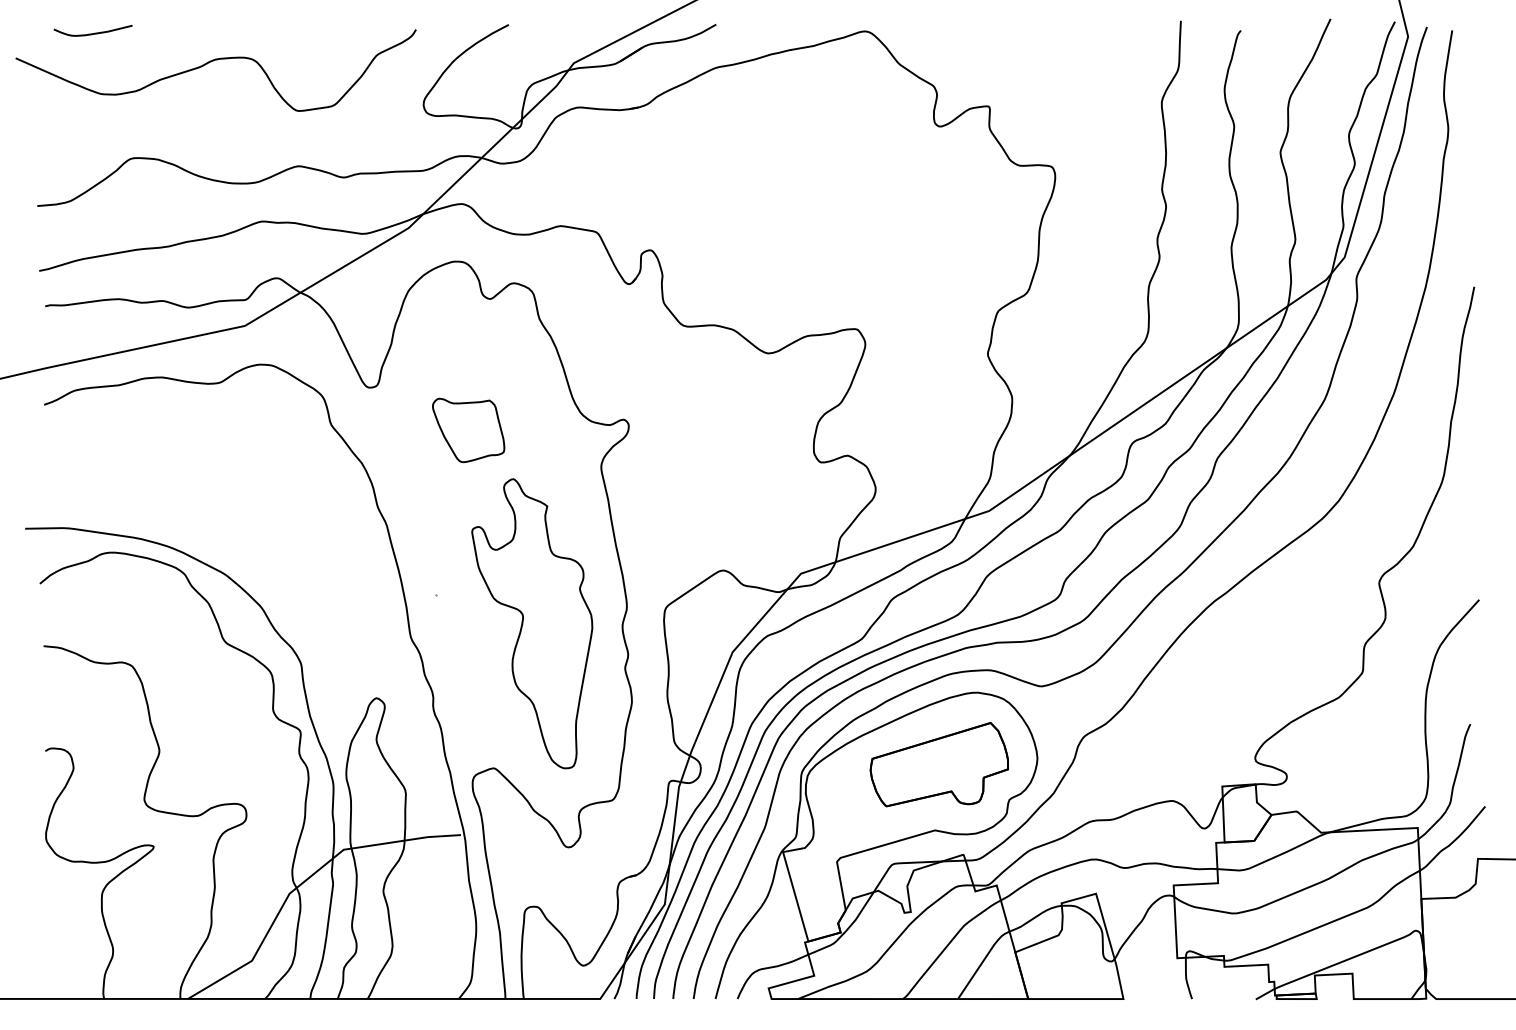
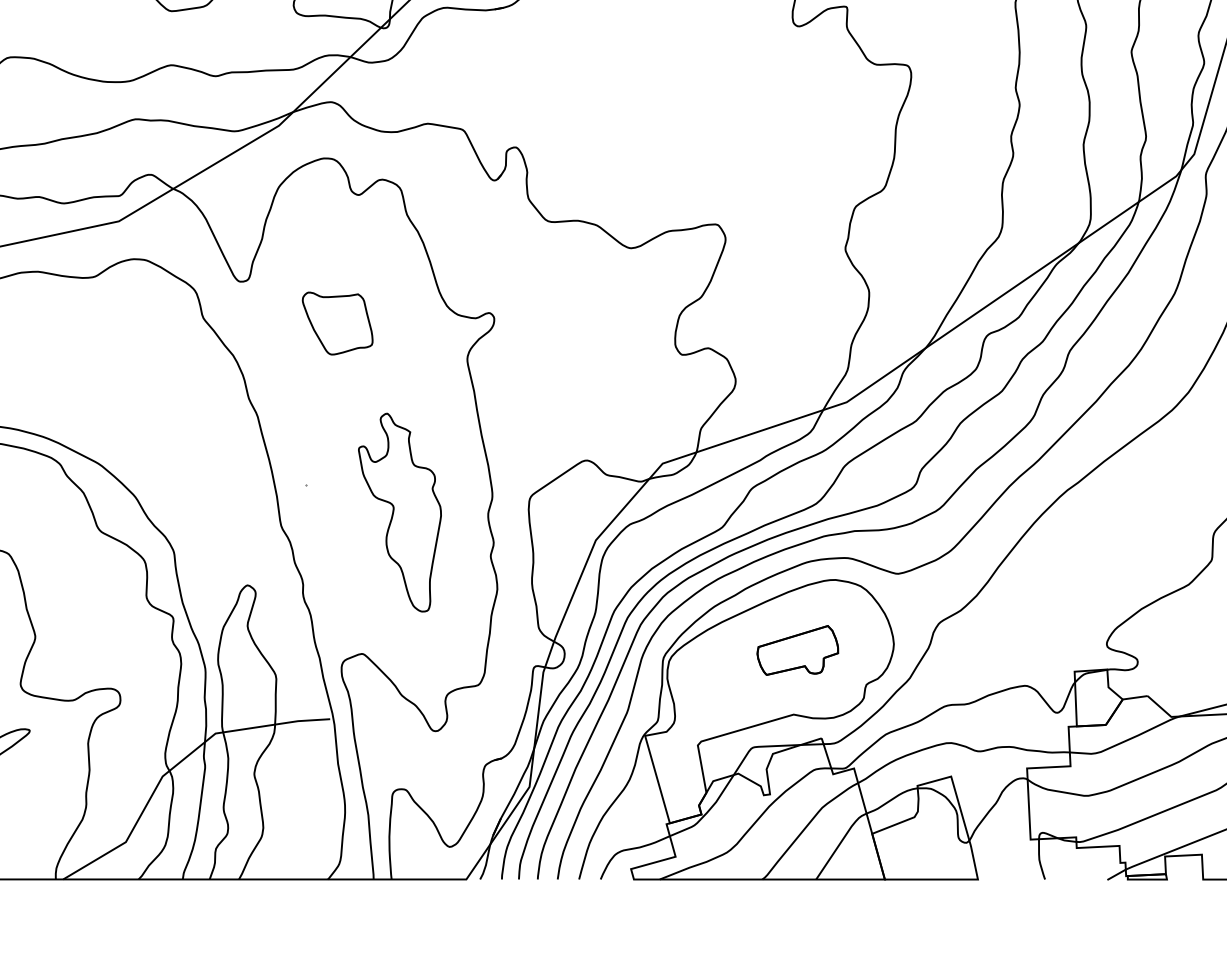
part: (532, 623) -> (400, 512), size x0.7
part: (938, 764) -> (797, 650), size x0.6

